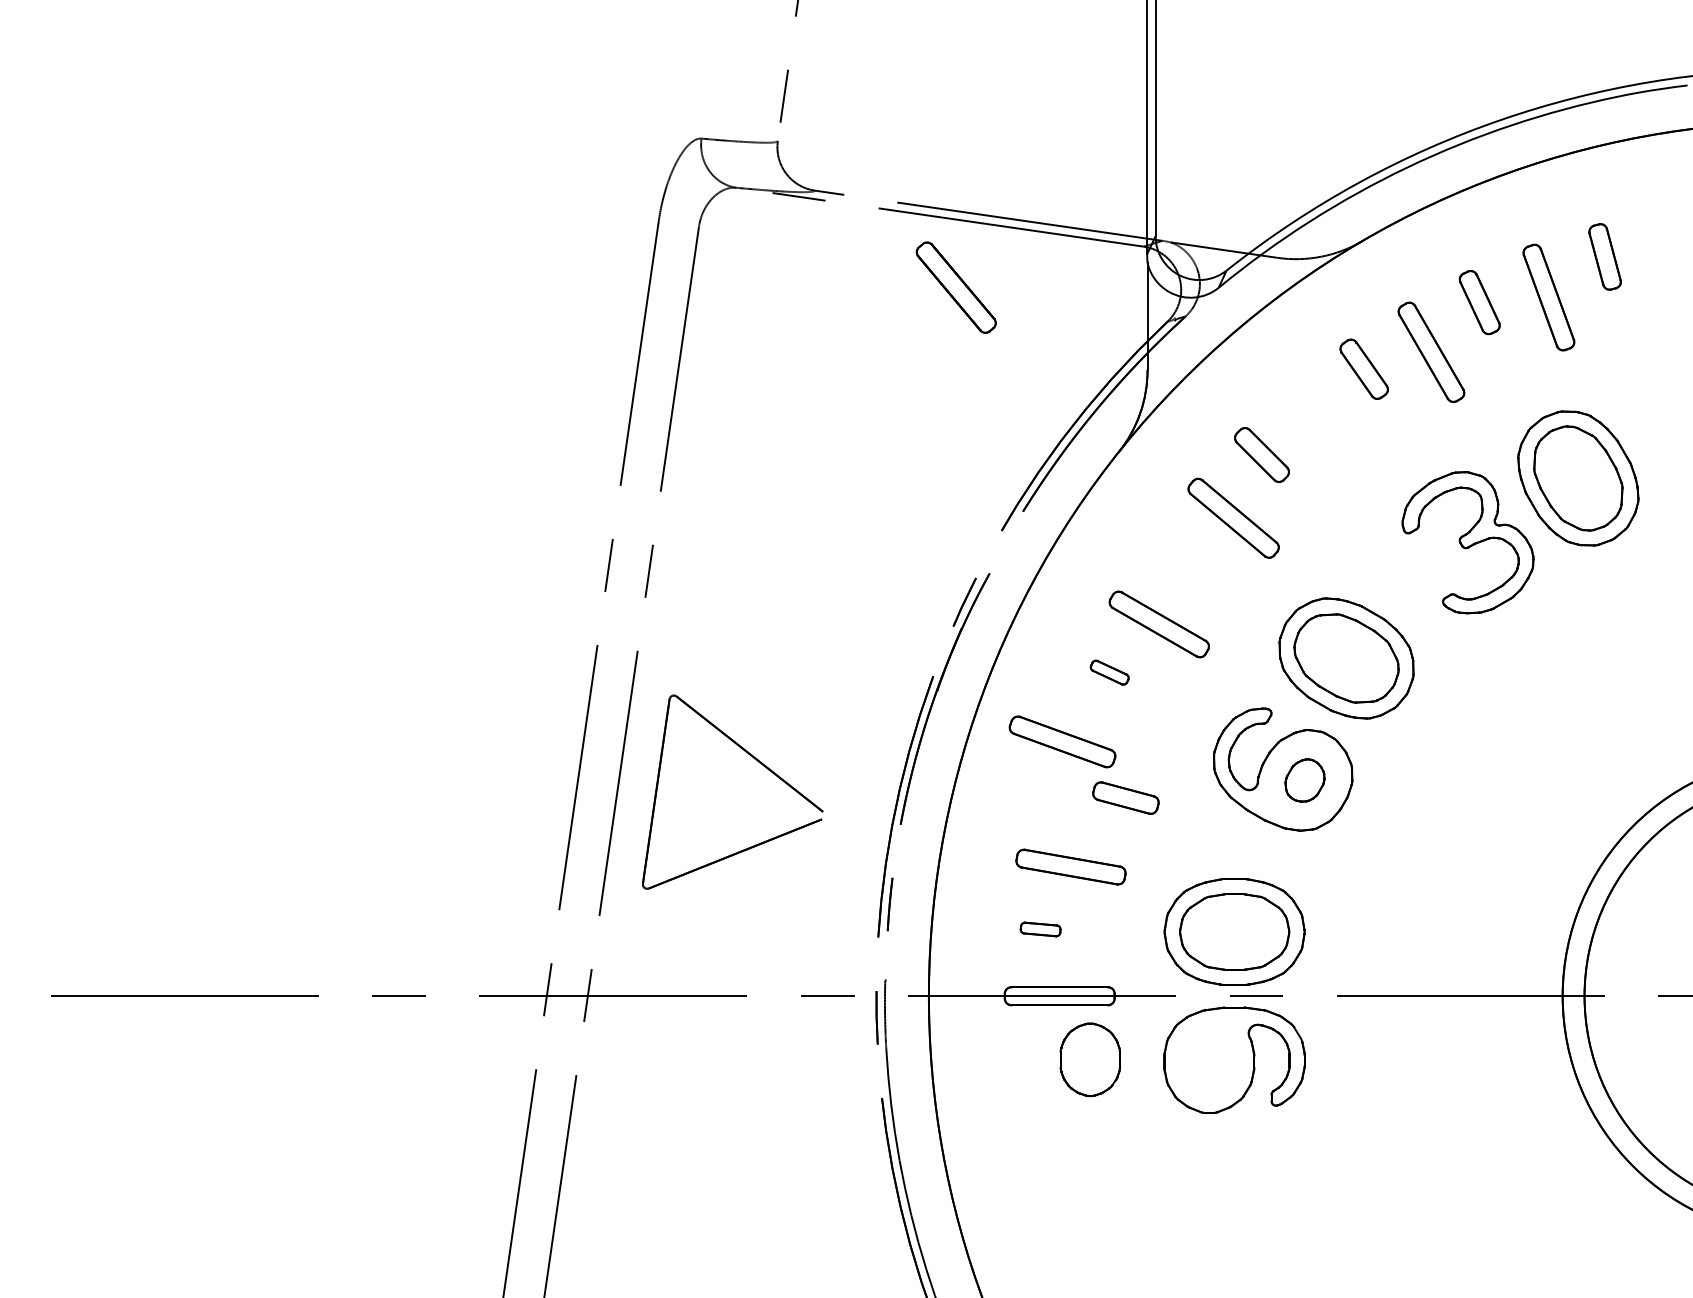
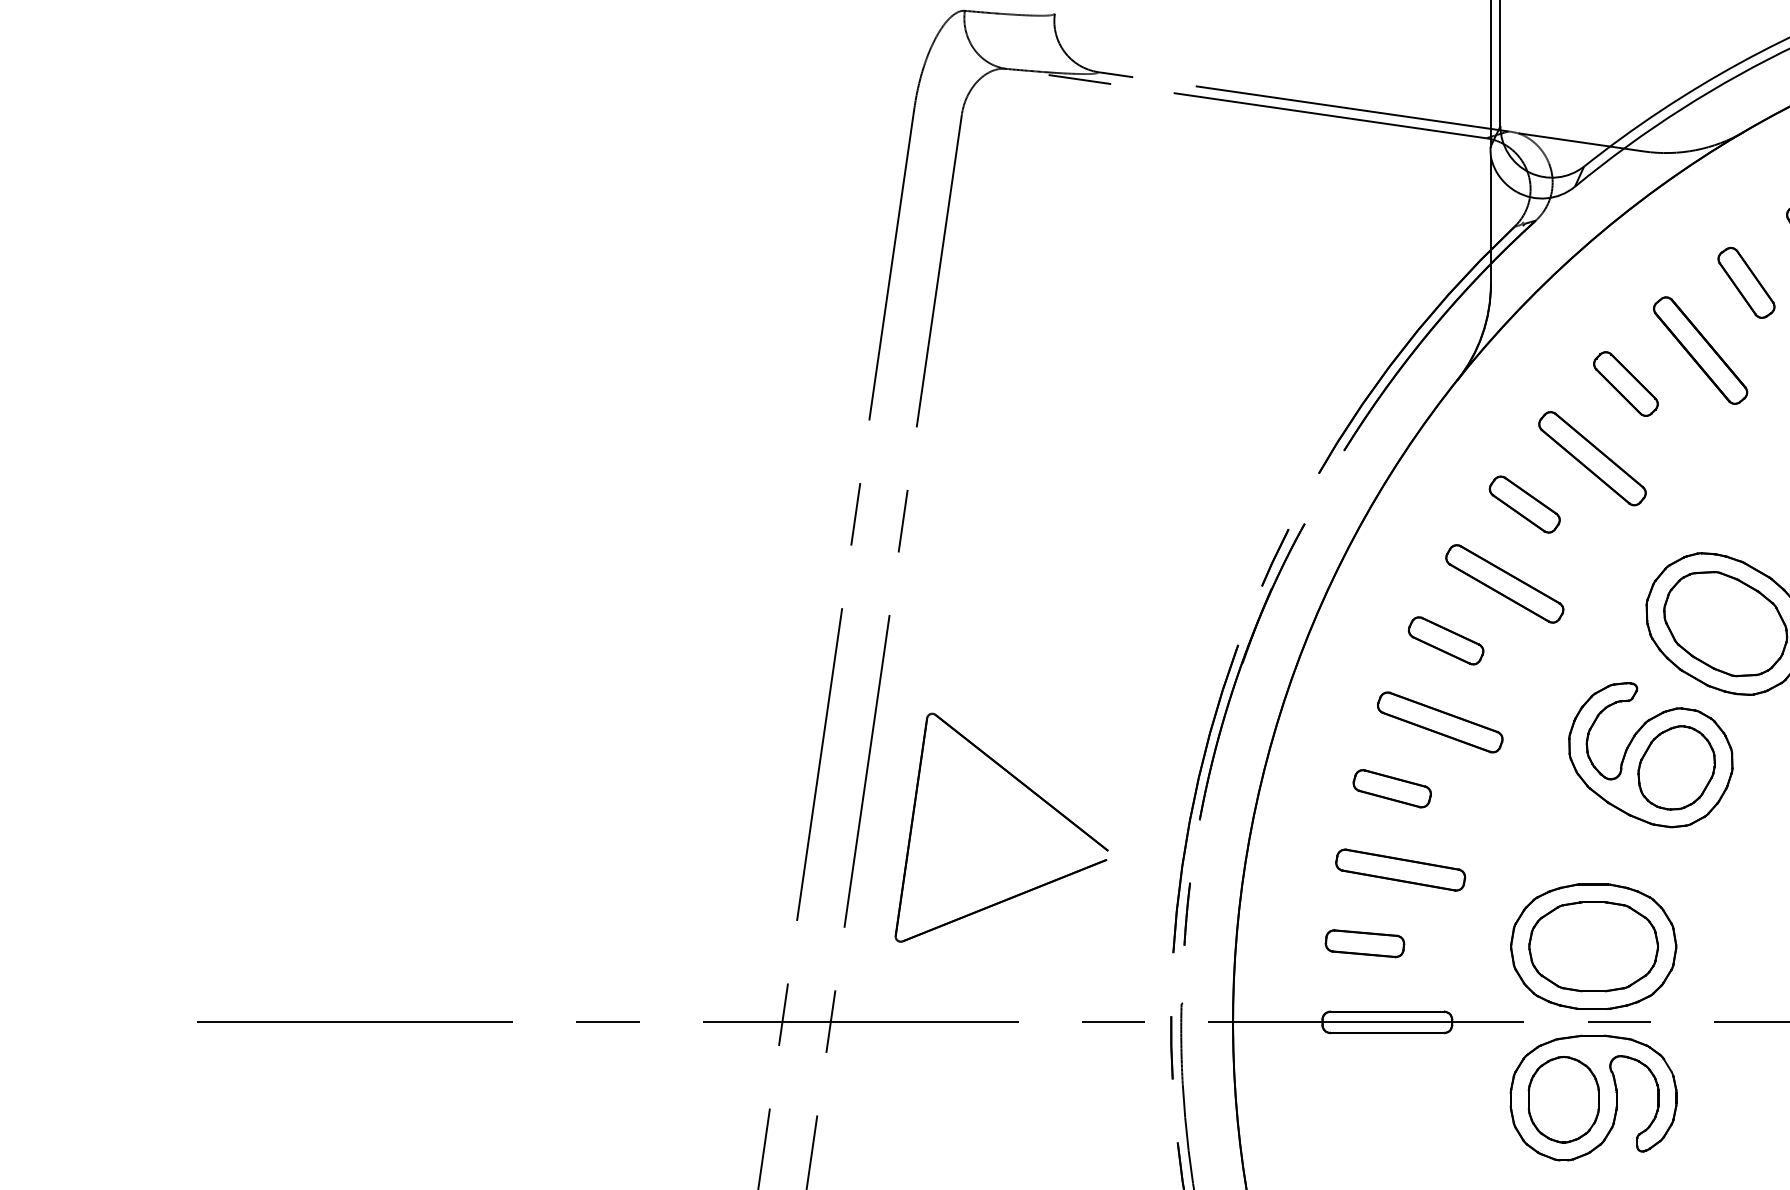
part: (955, 287) -> (1699, 350), moved
part: (1175, 556) -> (1523, 503), added
part: (1109, 672) -> (1446, 640), size x1.67
part: (1062, 741) -> (1440, 721), moved
part: (754, 759) -> (1027, 789), moved
part: (1304, 780) -> (1676, 767), size x1.67
part: (1125, 797) -> (1391, 788), moved
part: (1040, 929) -> (1364, 943), size x1.67
part: (1089, 1059) -> (1562, 1099), moved

